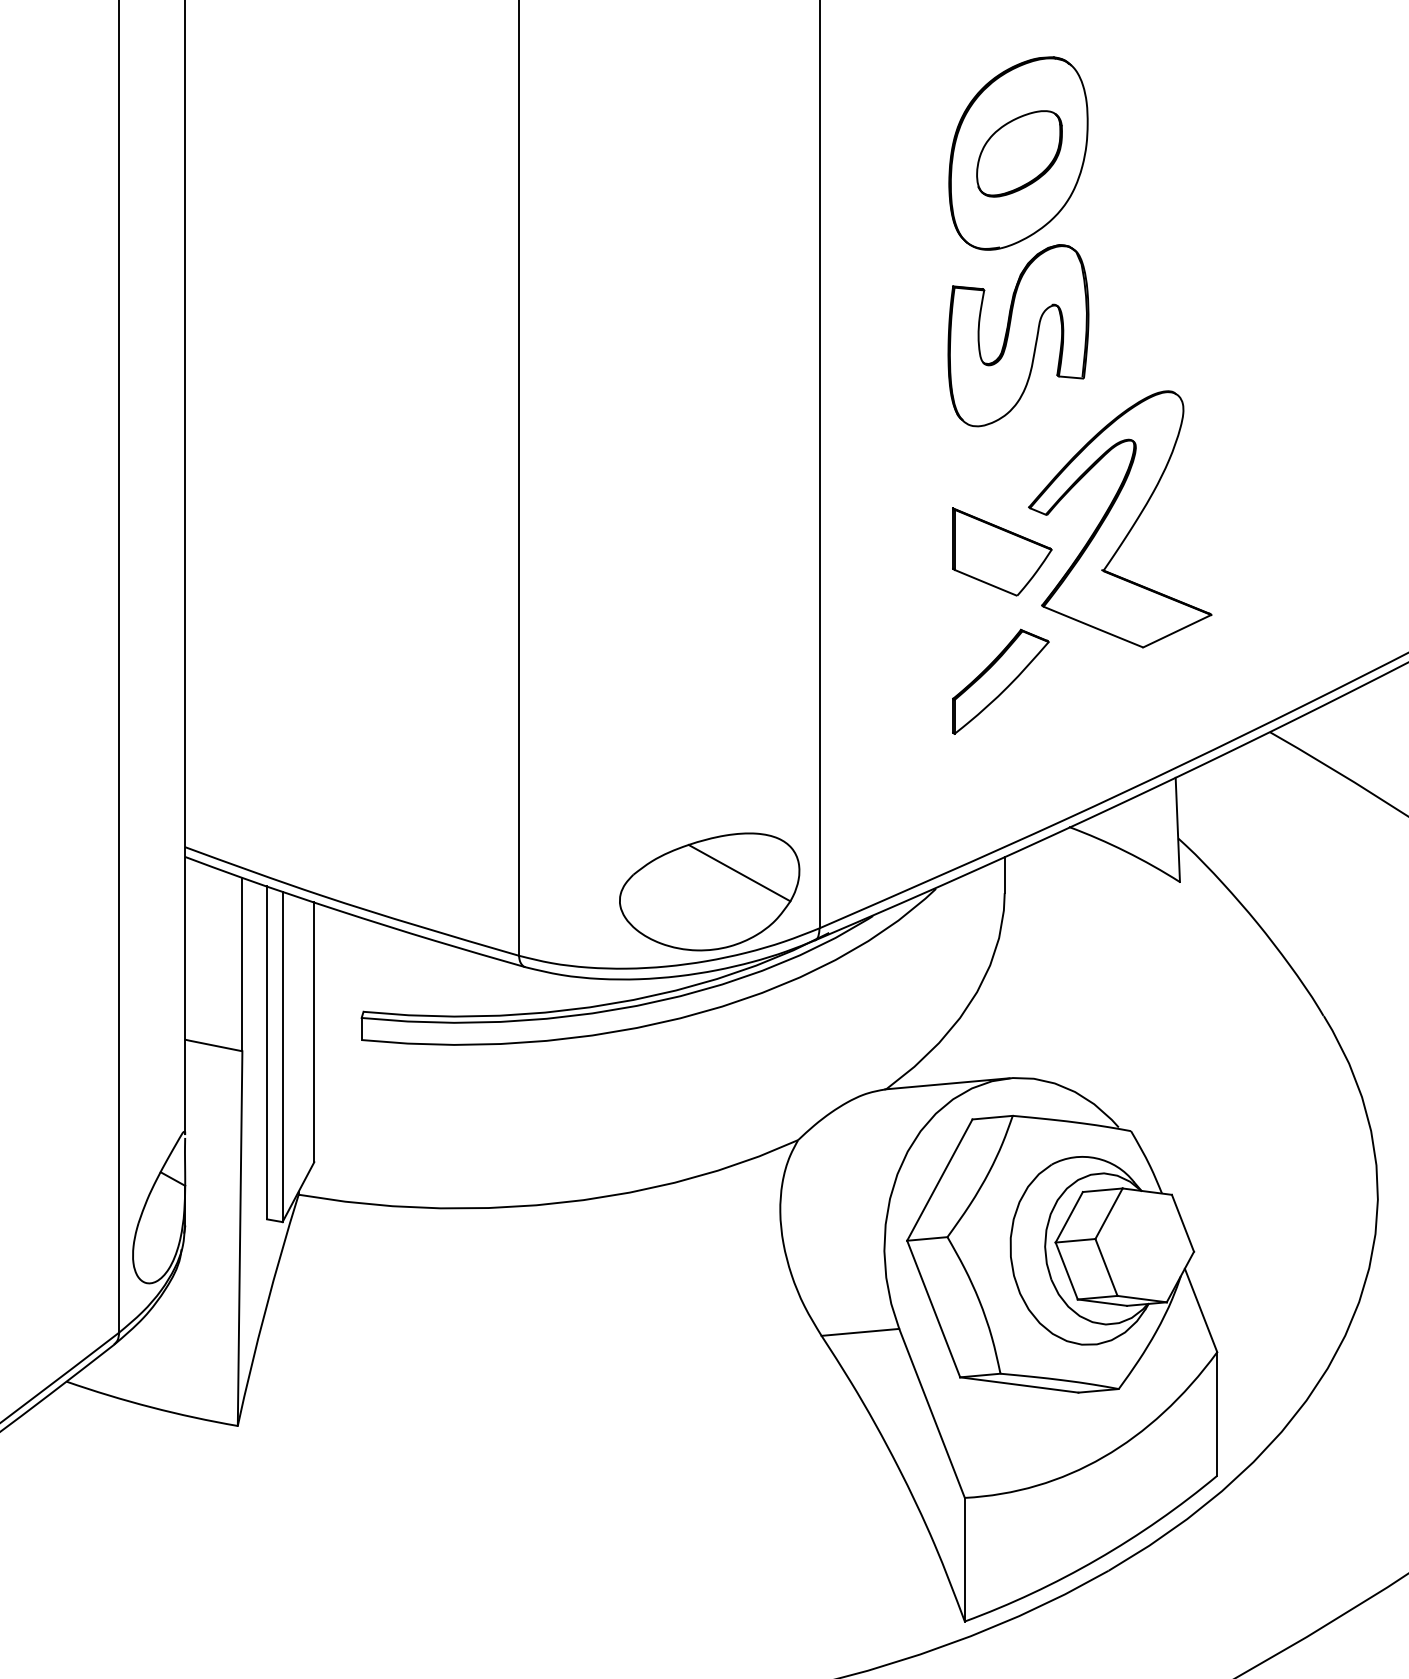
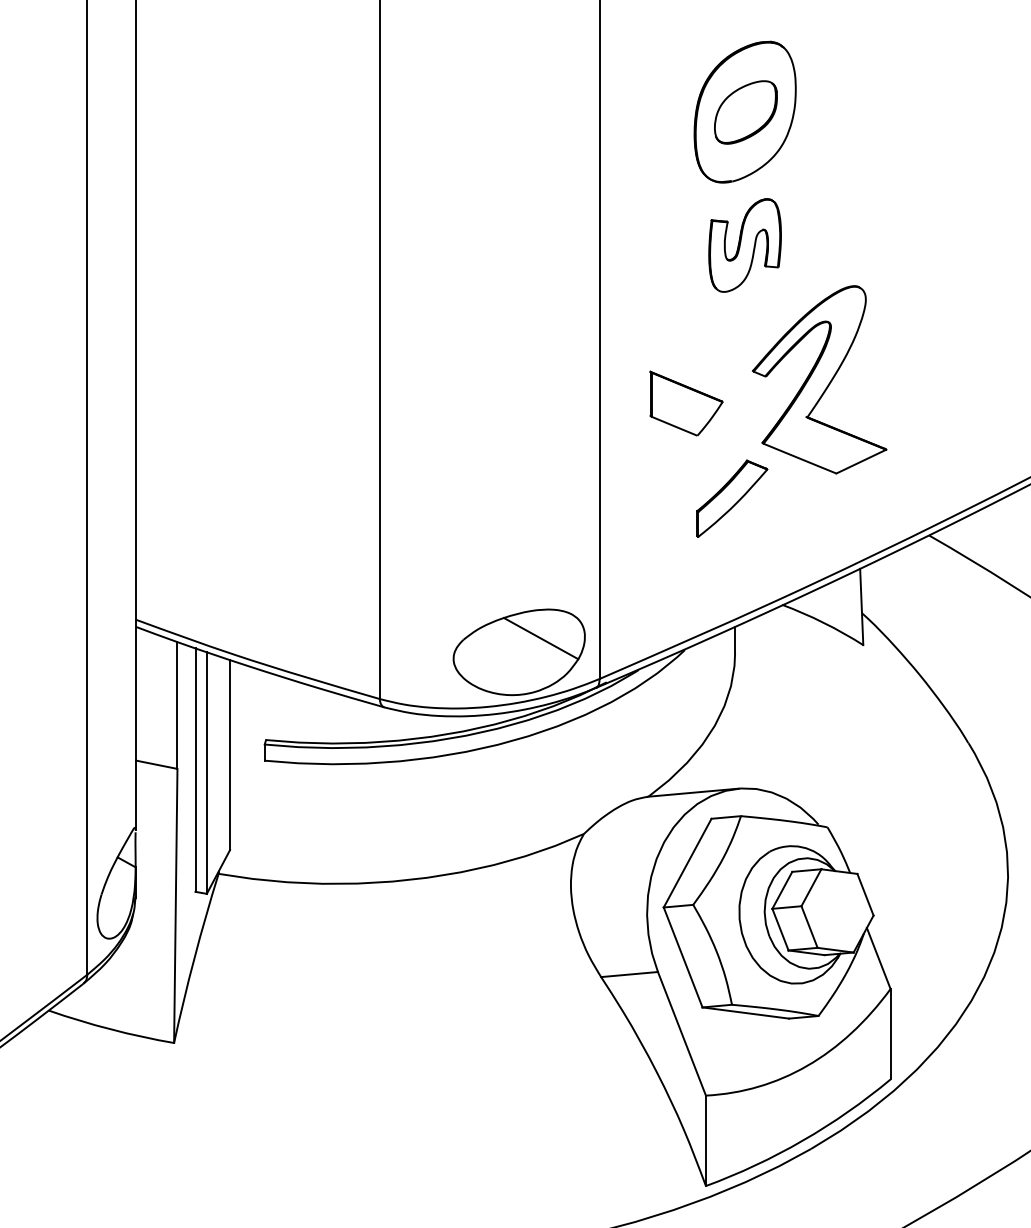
part: (1018, 335) -> (745, 245), size x0.7
part: (1002, 551) -> (686, 403), moved

